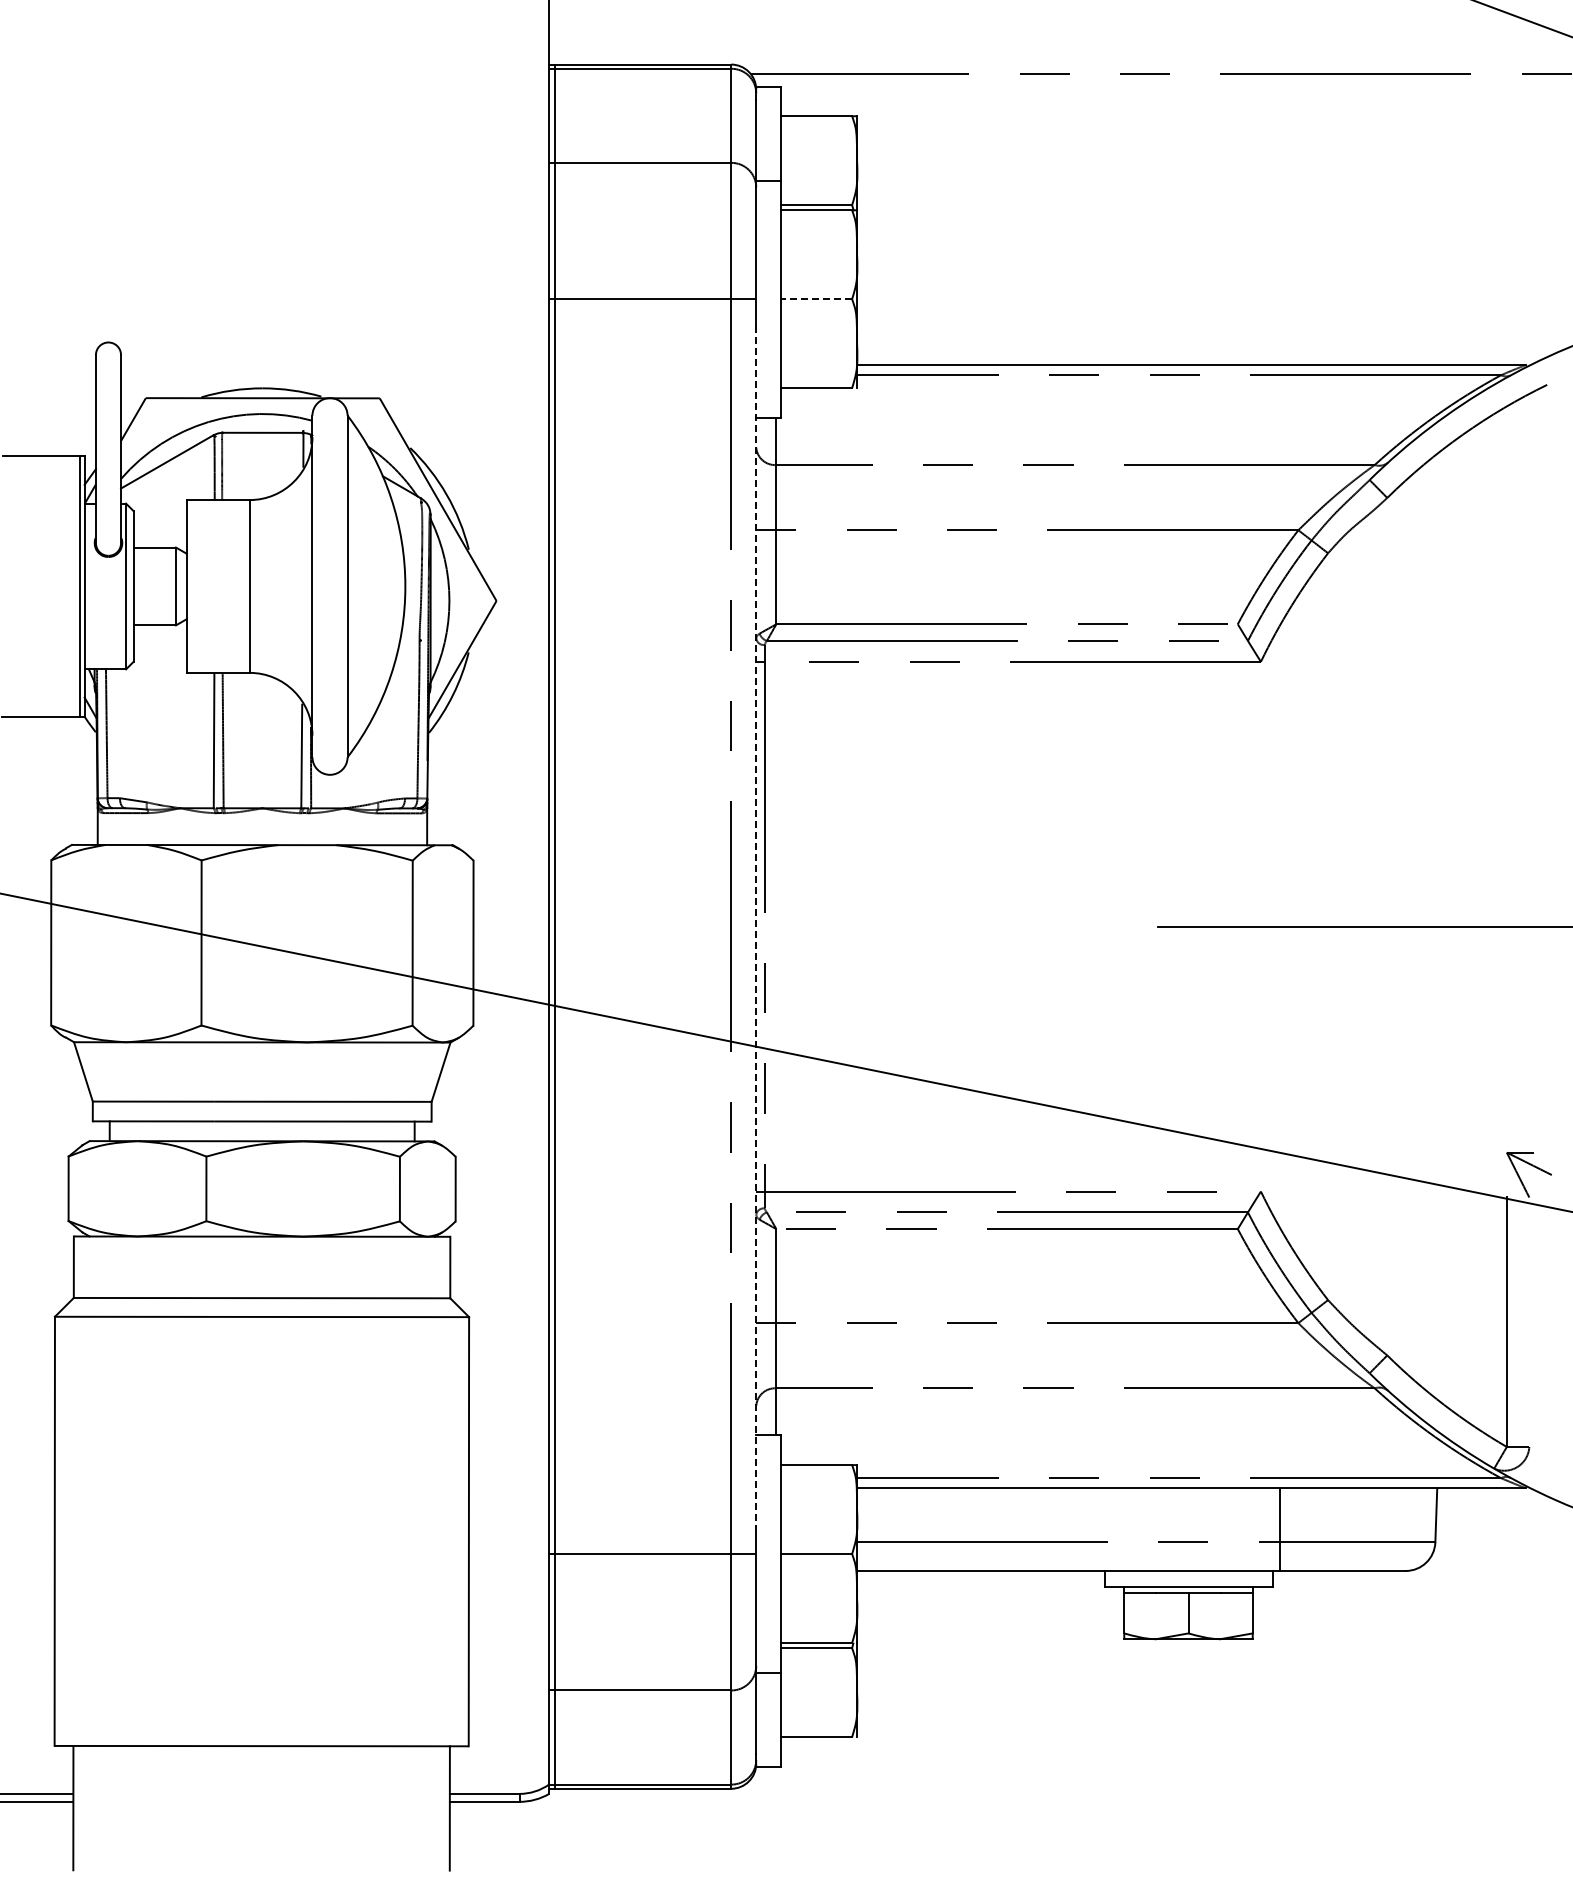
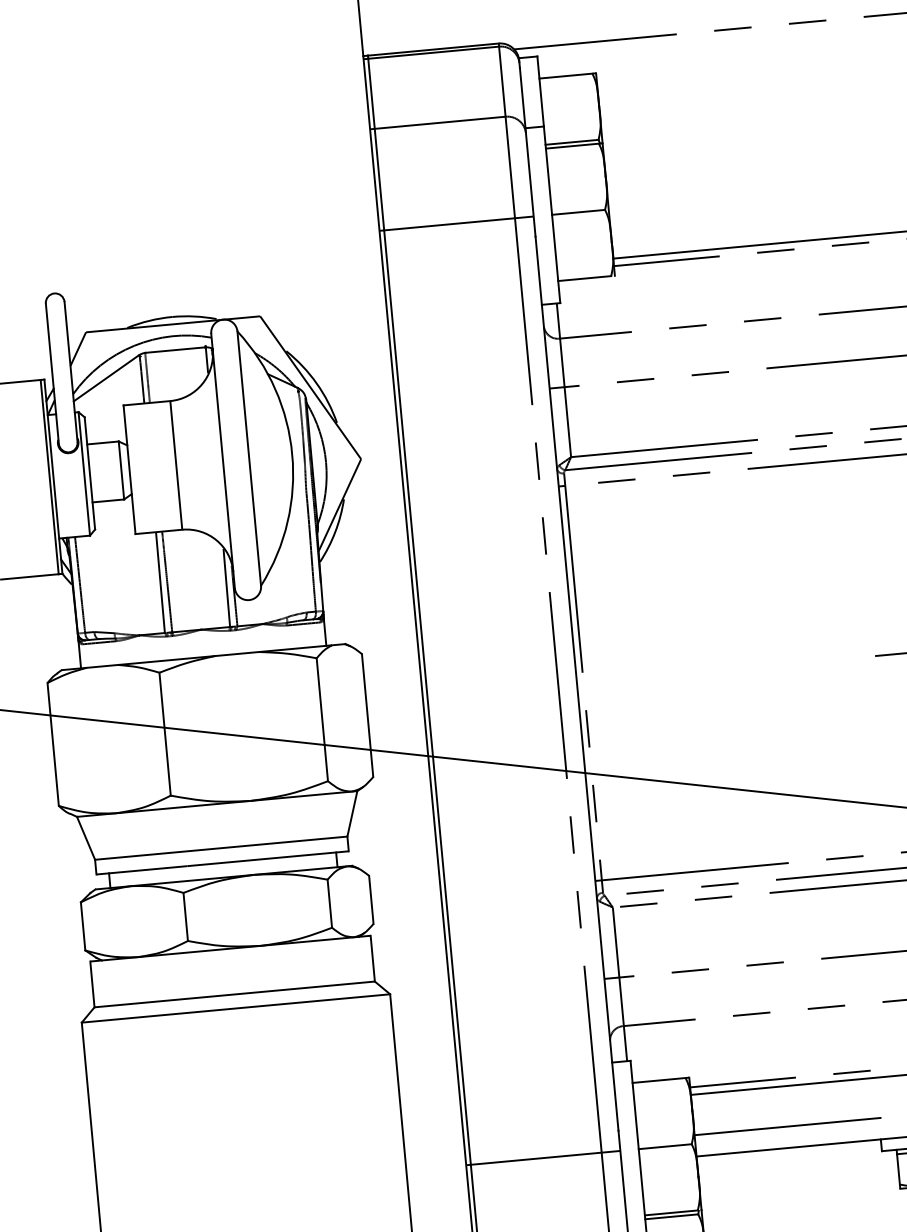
line: (816, 299) -> (578, 212), dashed -> solid
line: (756, 927) -> (577, 684), dashed -> solid

